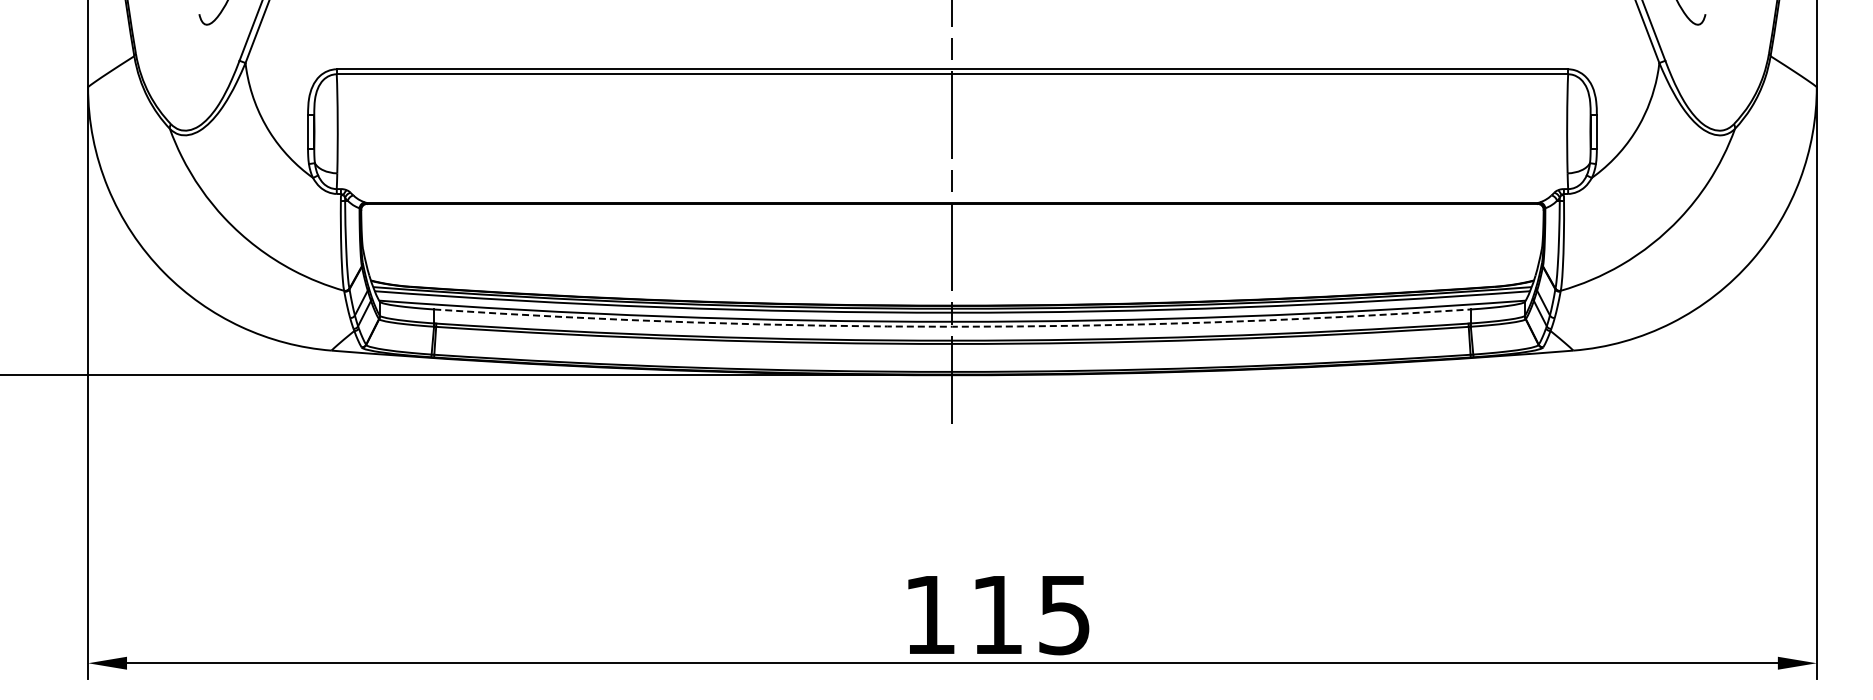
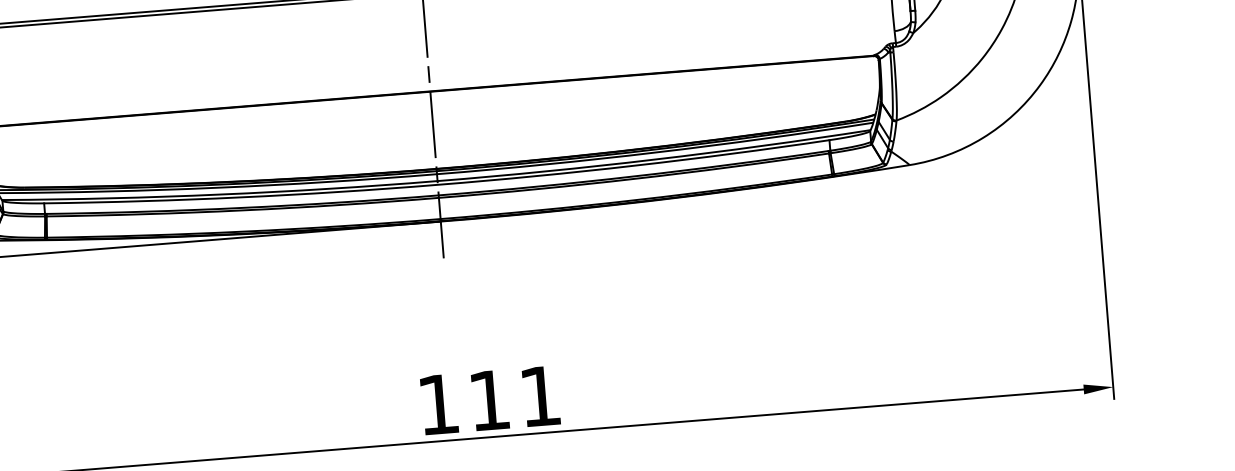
arc: (952, 326) -> (437, 184), dashed -> solid
text: (1064, 615) -> (540, 396), 115 -> 111

